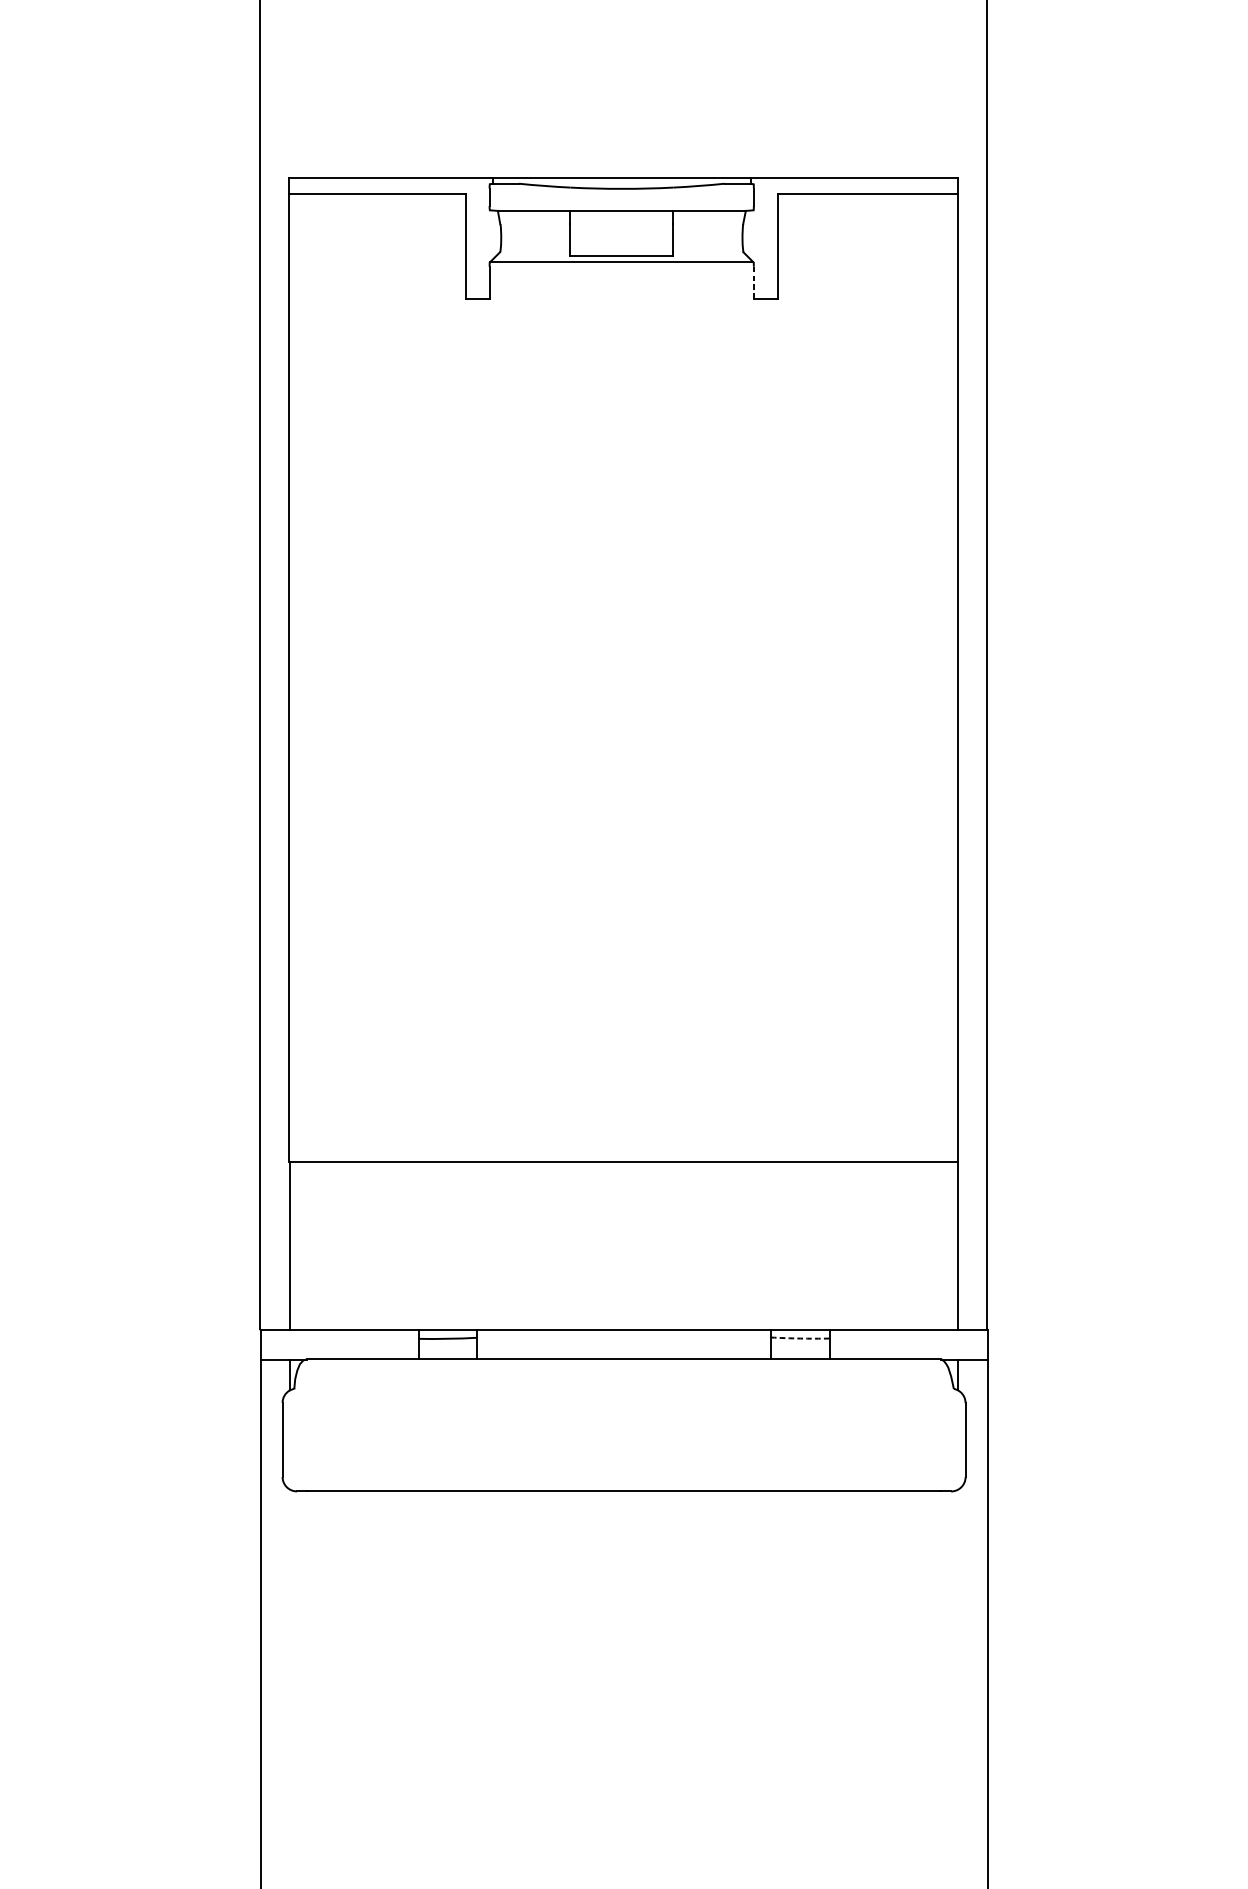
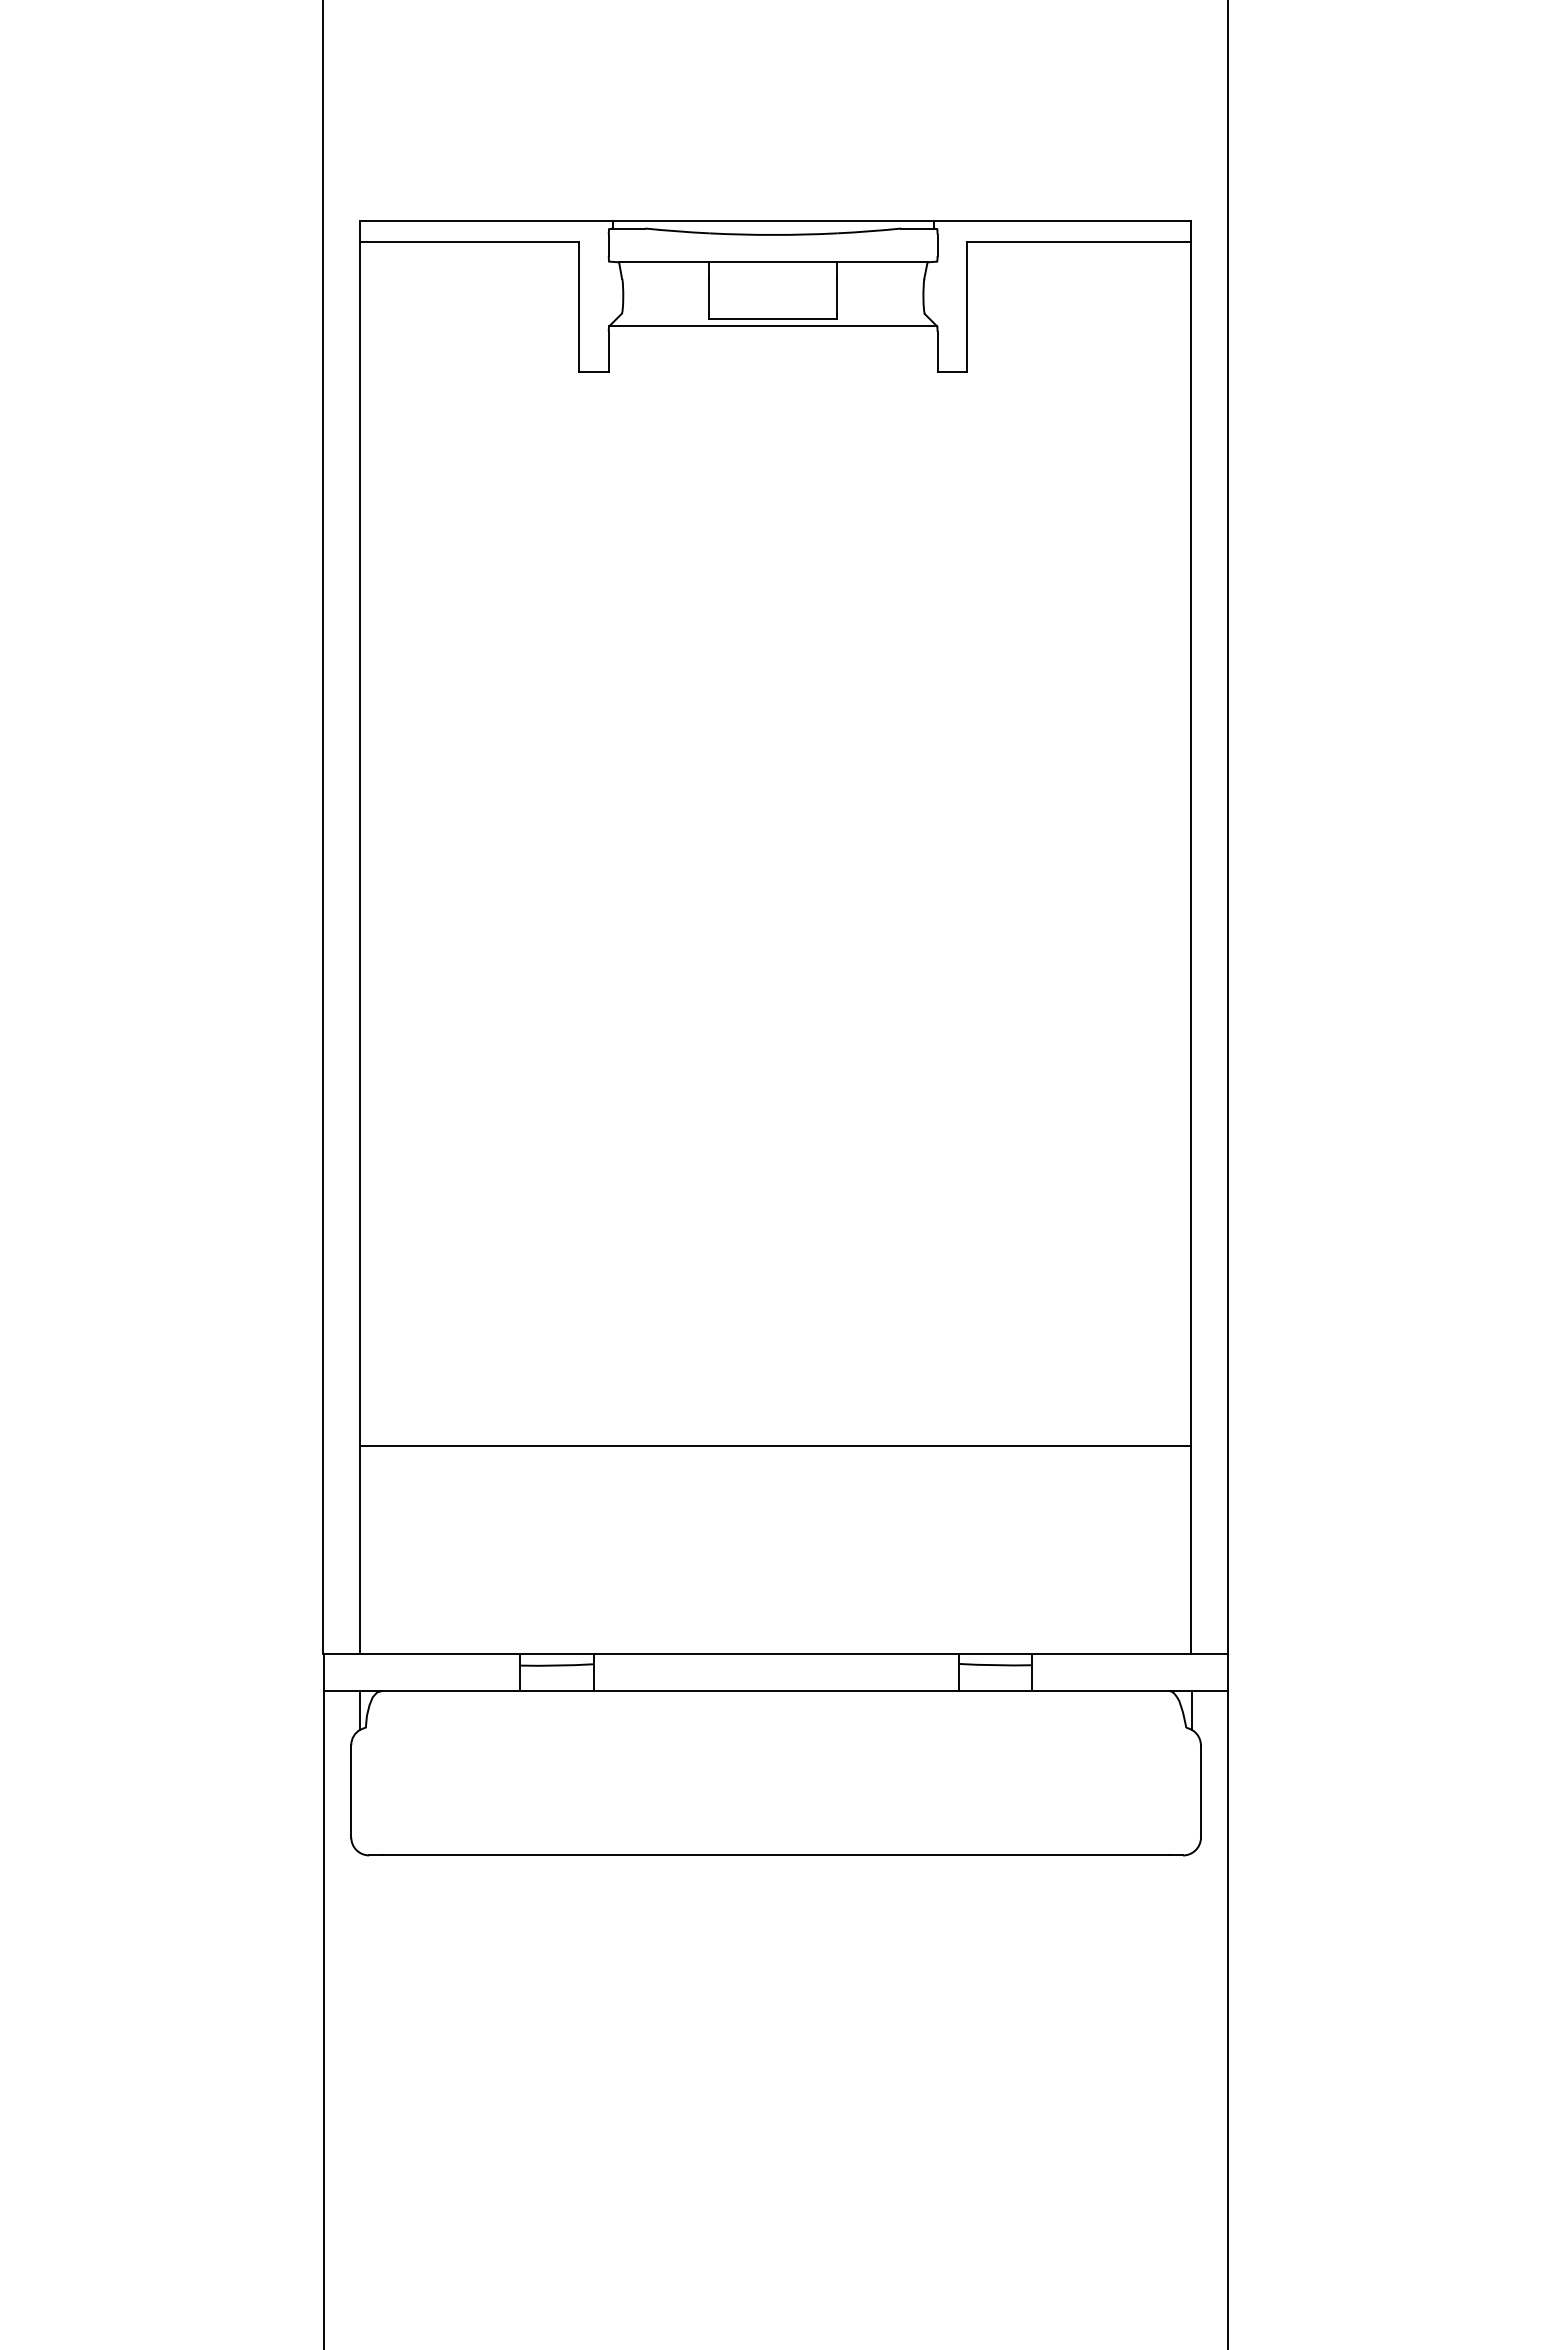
line: (753, 282) -> (937, 351), dashed -> solid
arc: (800, 1338) -> (995, 1665), dashed -> solid

